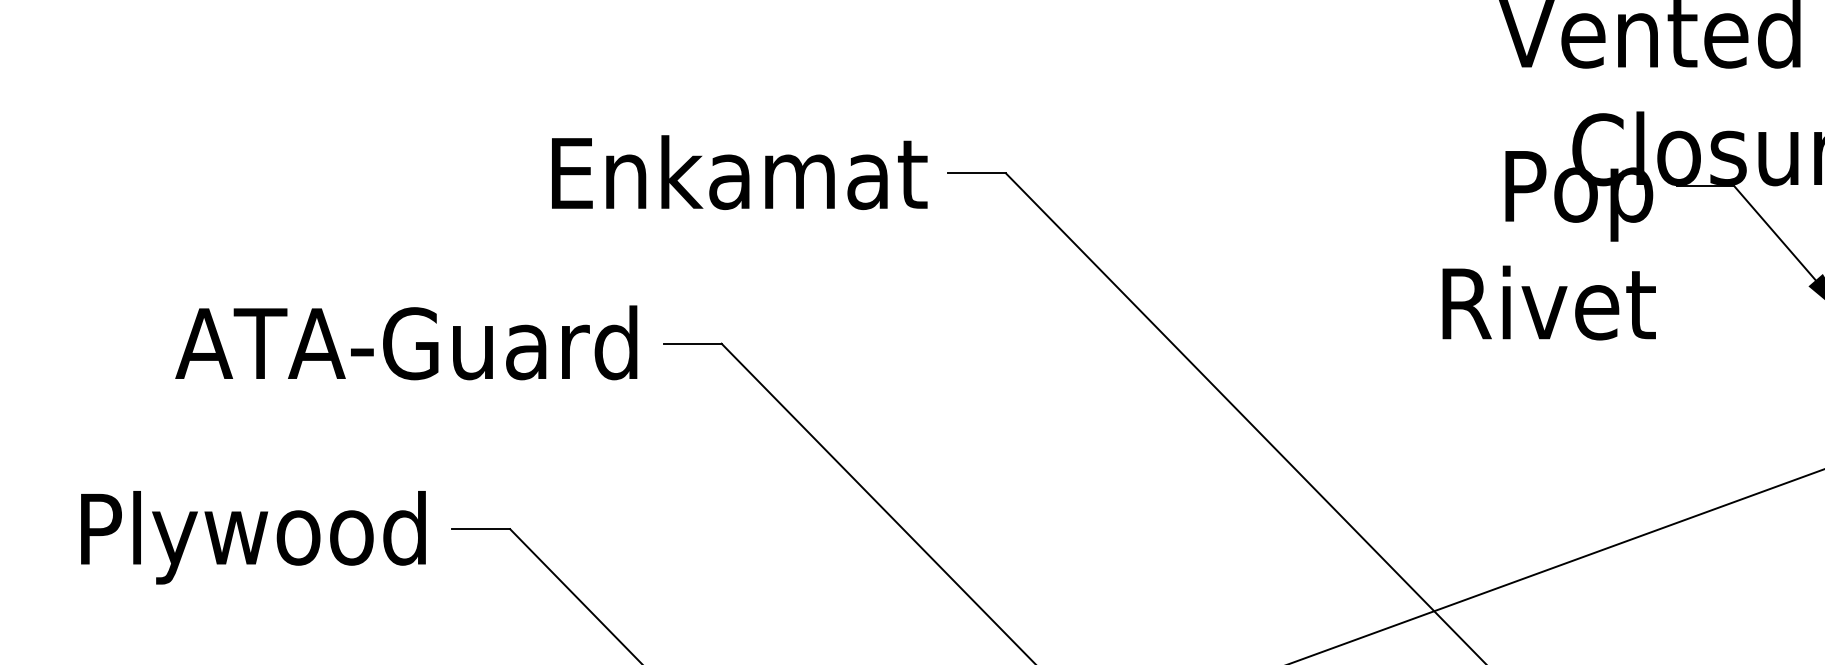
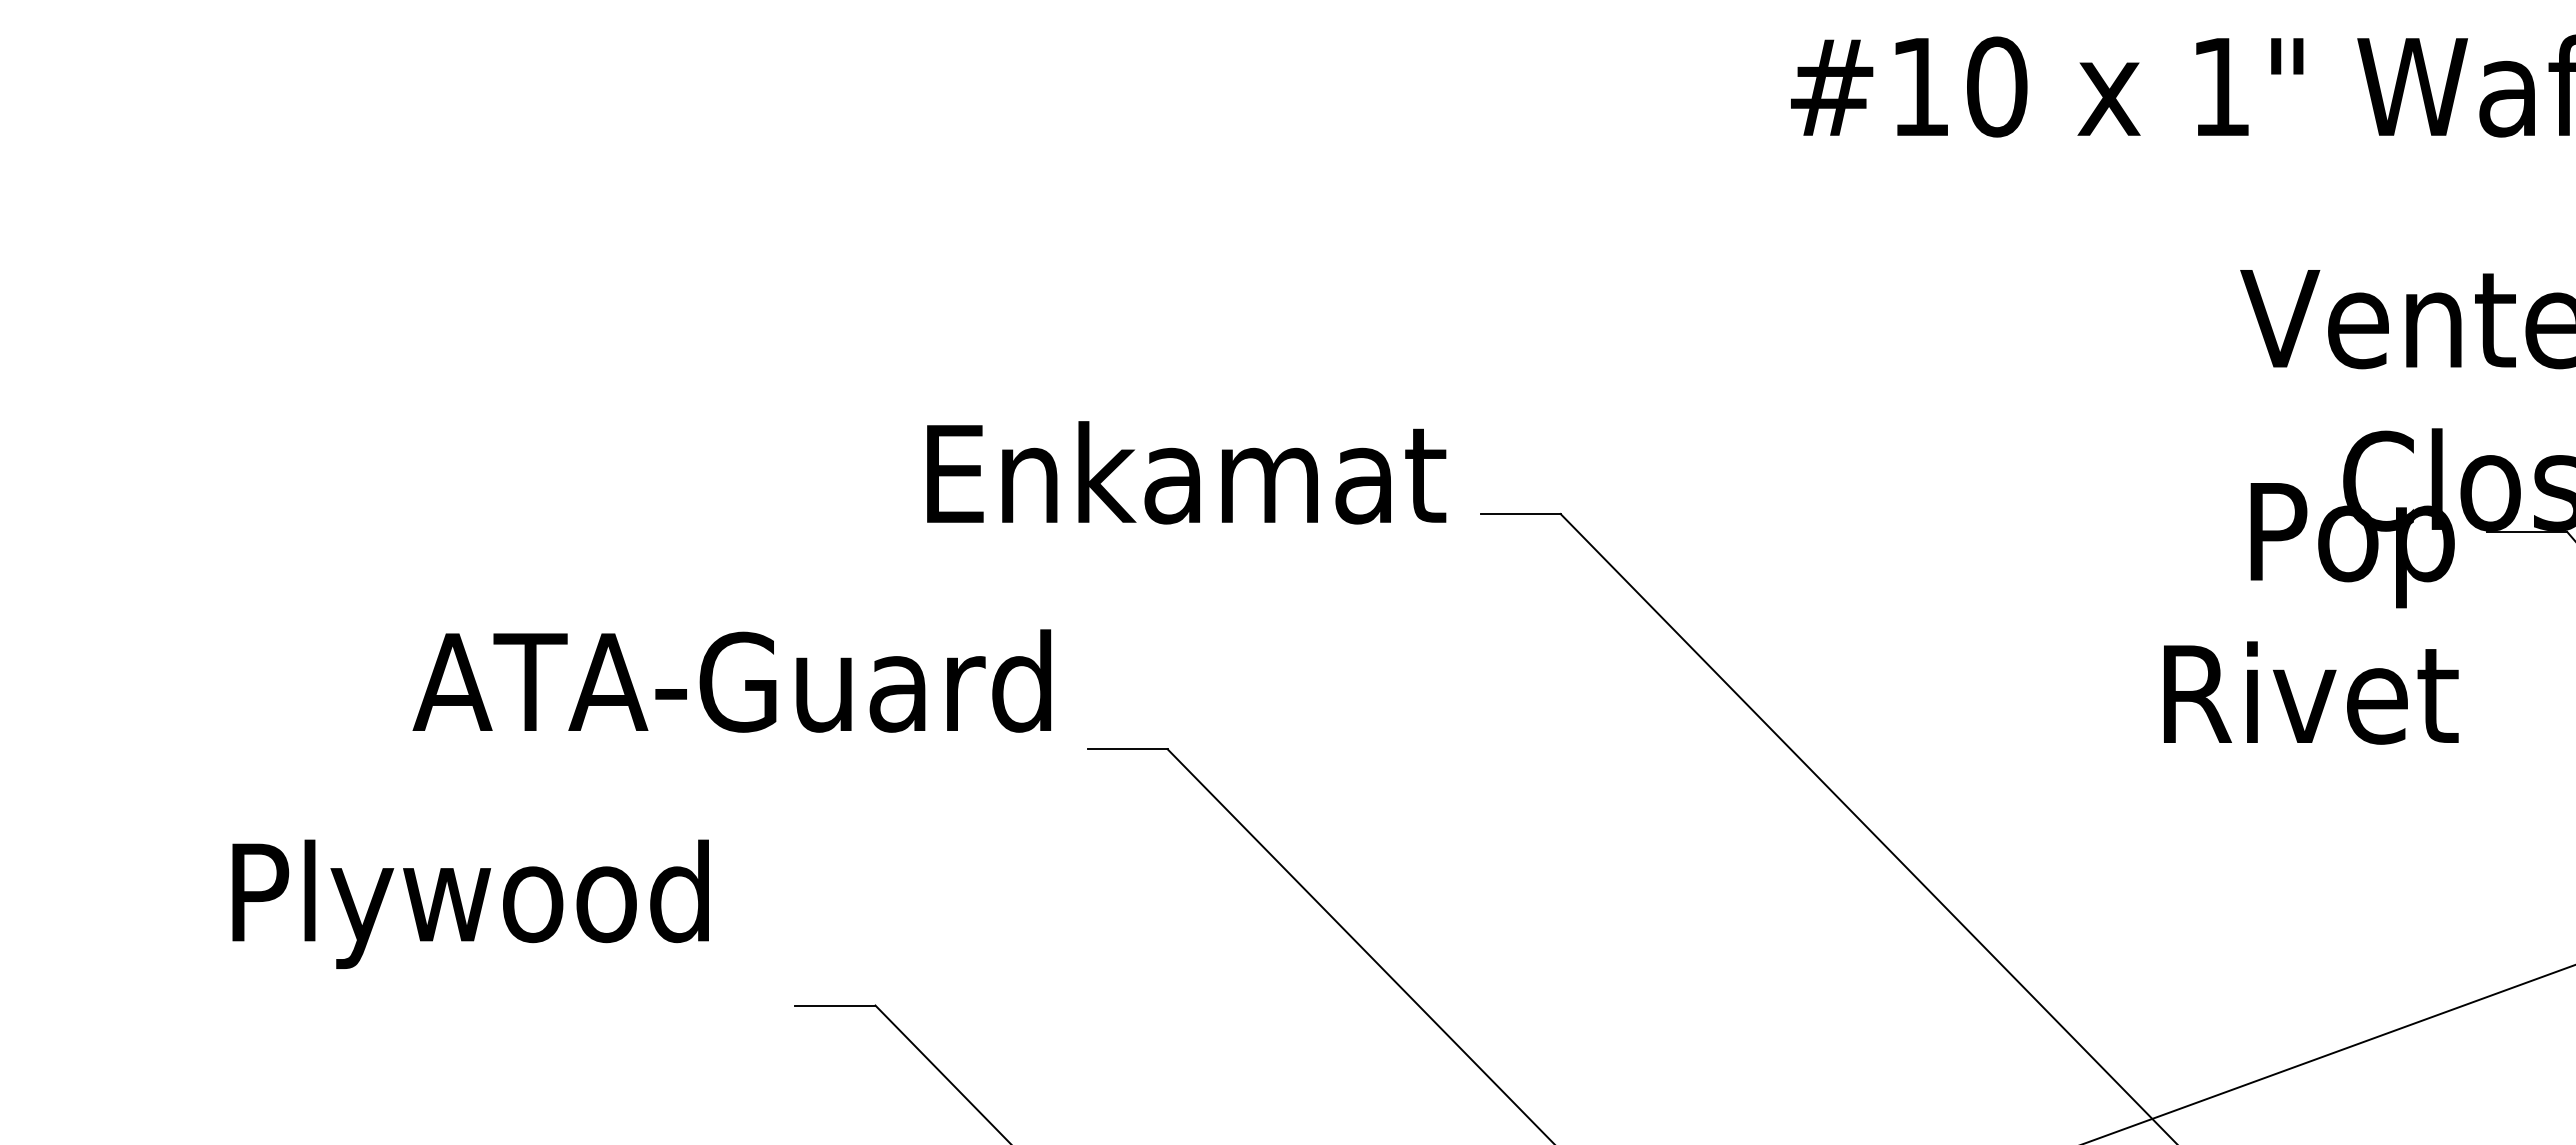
text: (739, 172) -> (1186, 472), moved
text: (405, 342) -> (731, 680), moved
text: (253, 537) -> (470, 903), moved

